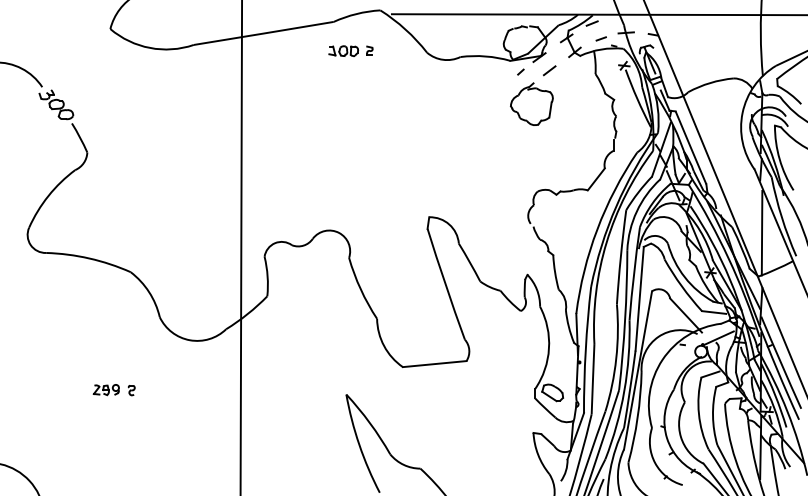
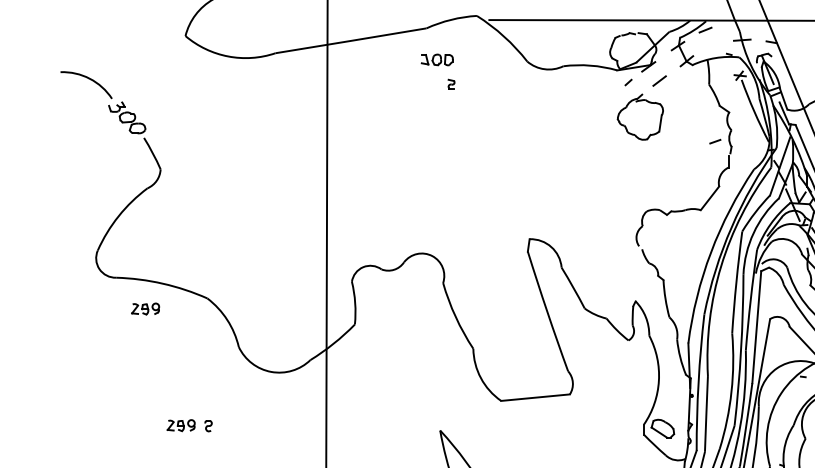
line: (600, 38) -> (714, 141), moved
part: (369, 50) -> (451, 84), moved
part: (72, 282) -> (144, 309), added

